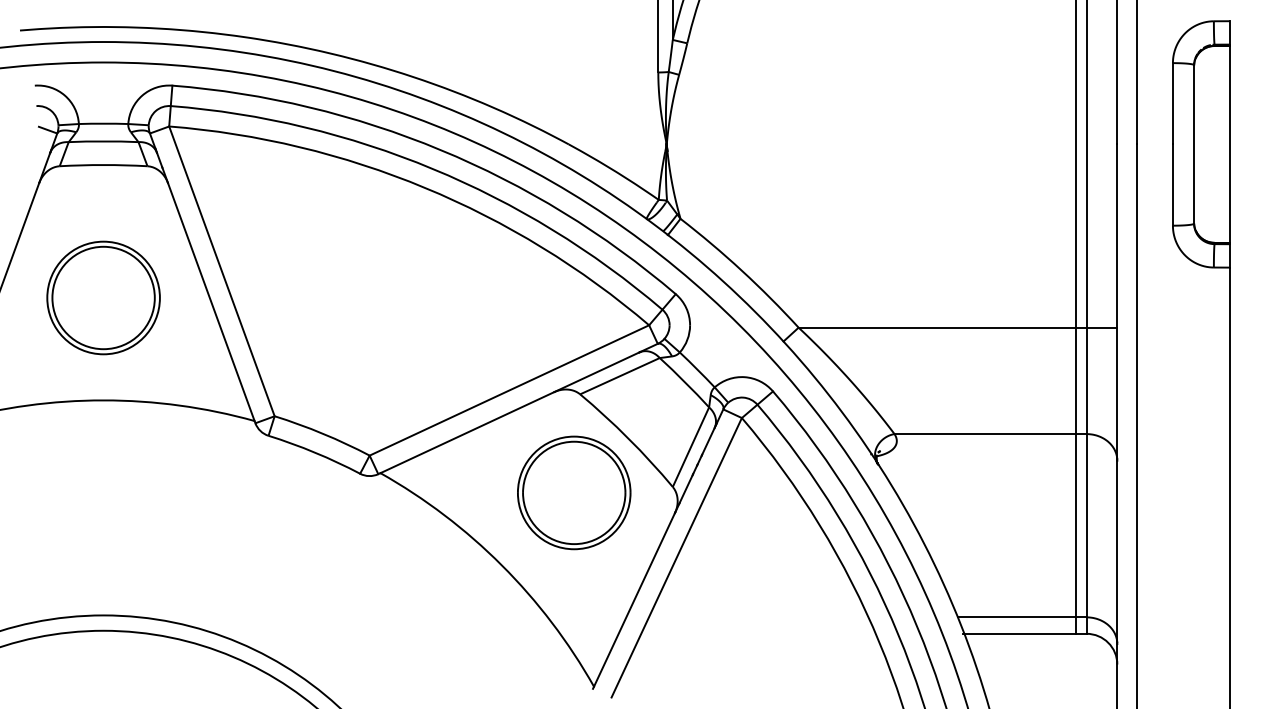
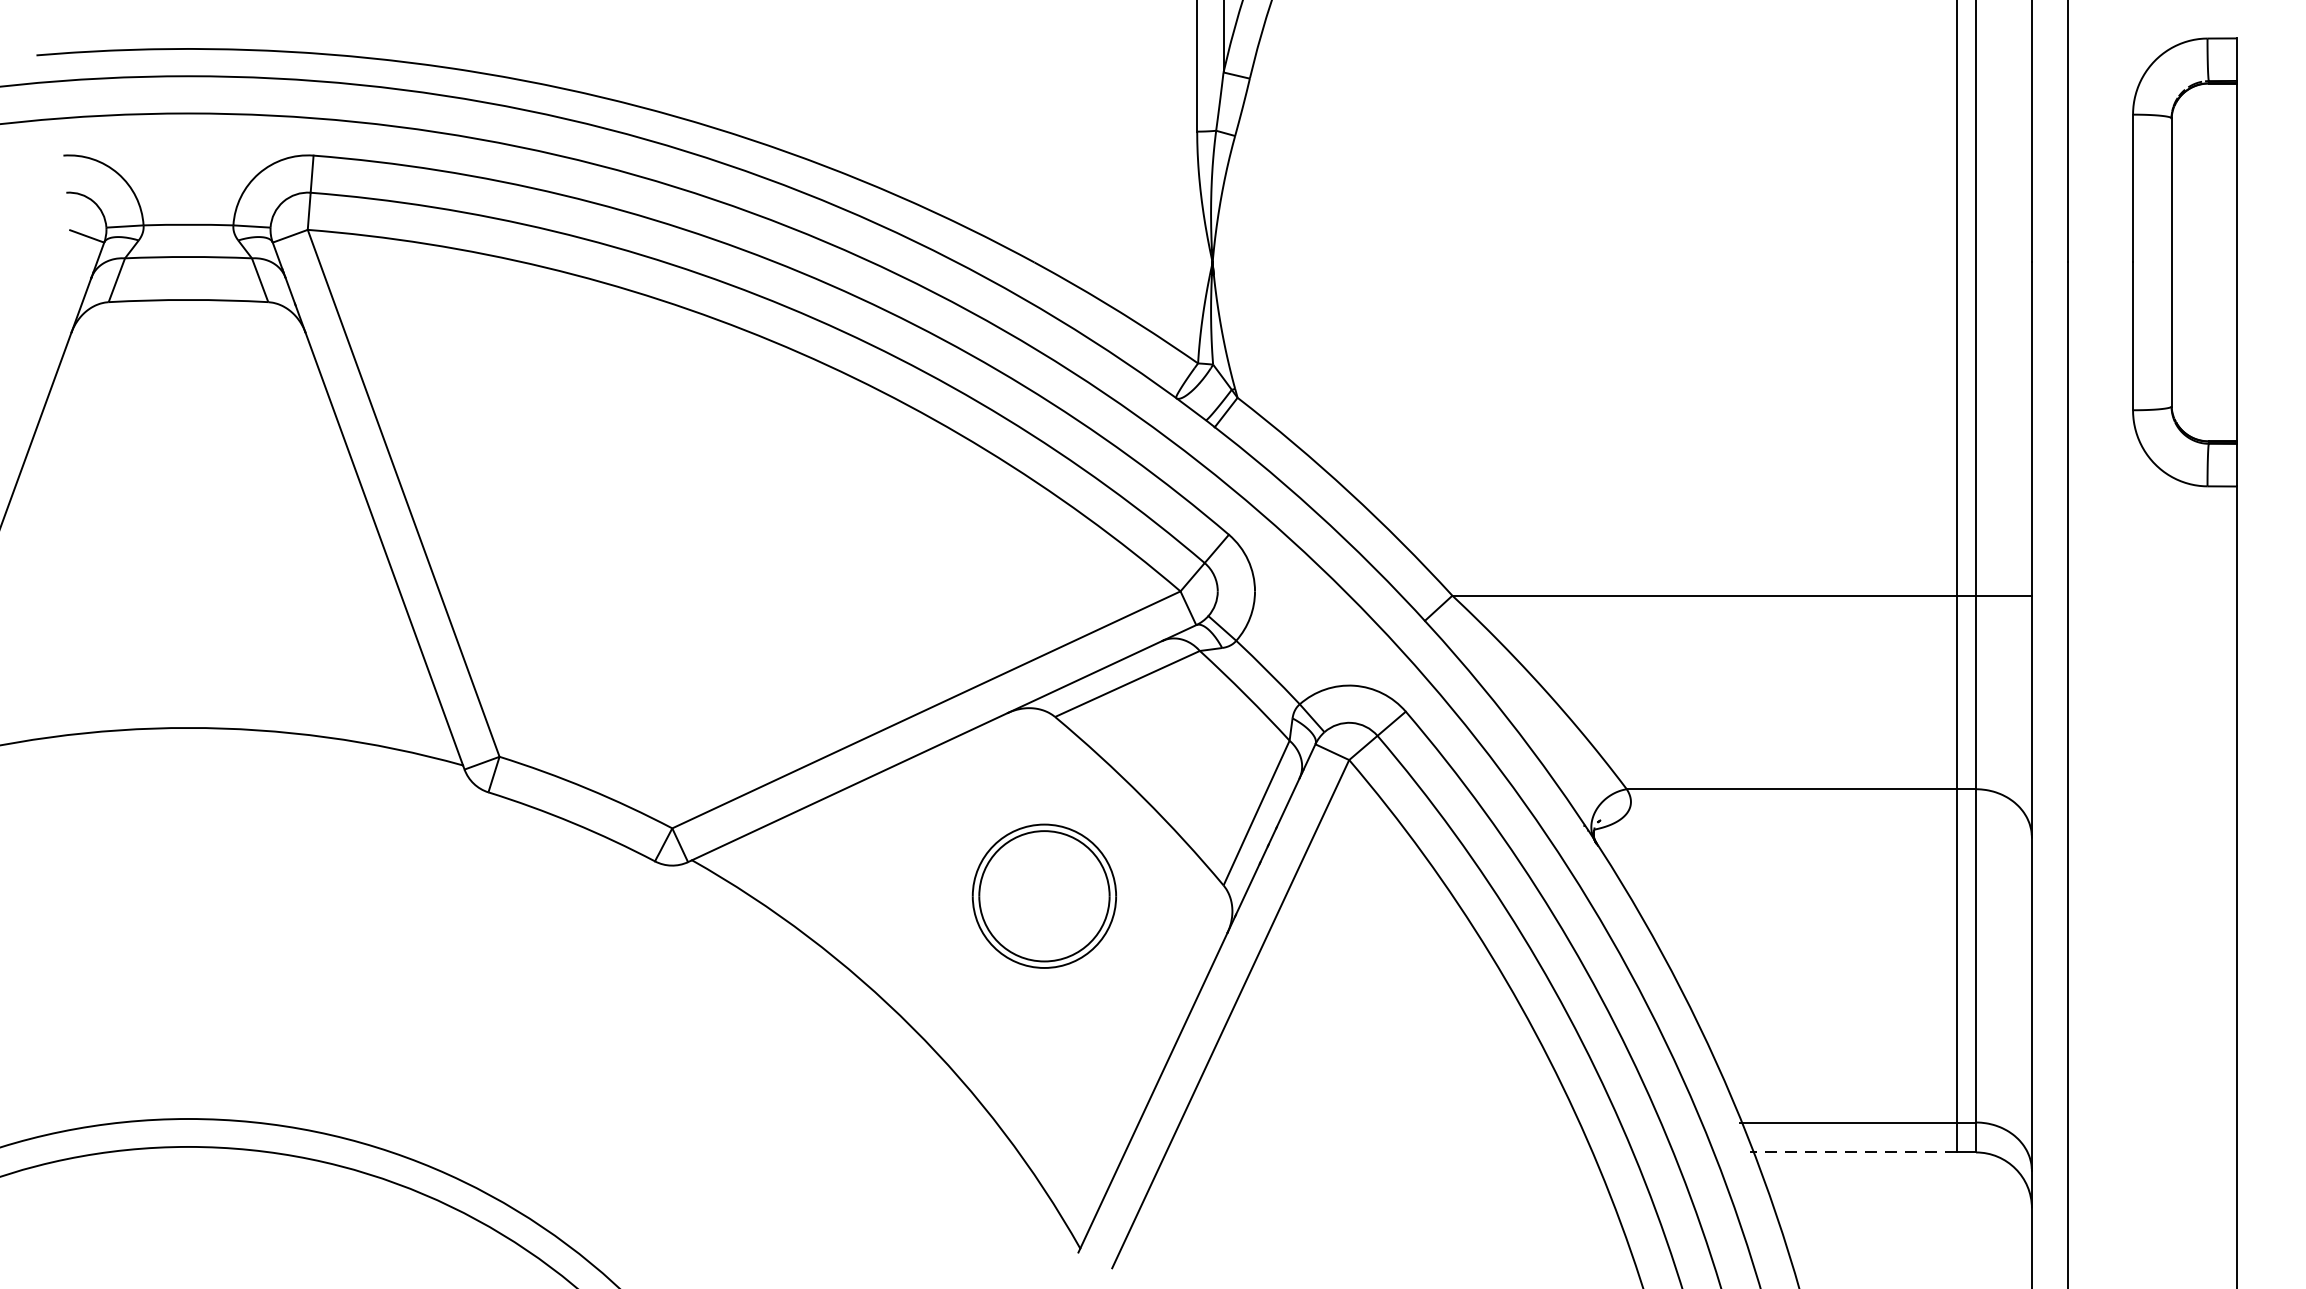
part: (103, 297) -> (188, 540), removed
part: (574, 492) -> (1044, 895), size x0.7
line: (1019, 633) -> (1854, 1151), solid -> dashed

